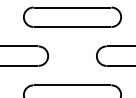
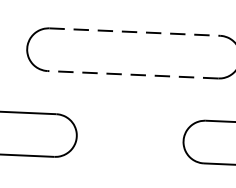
line: (72, 7) -> (134, 32), solid -> dashed
line: (72, 26) -> (132, 73), solid -> dashed

